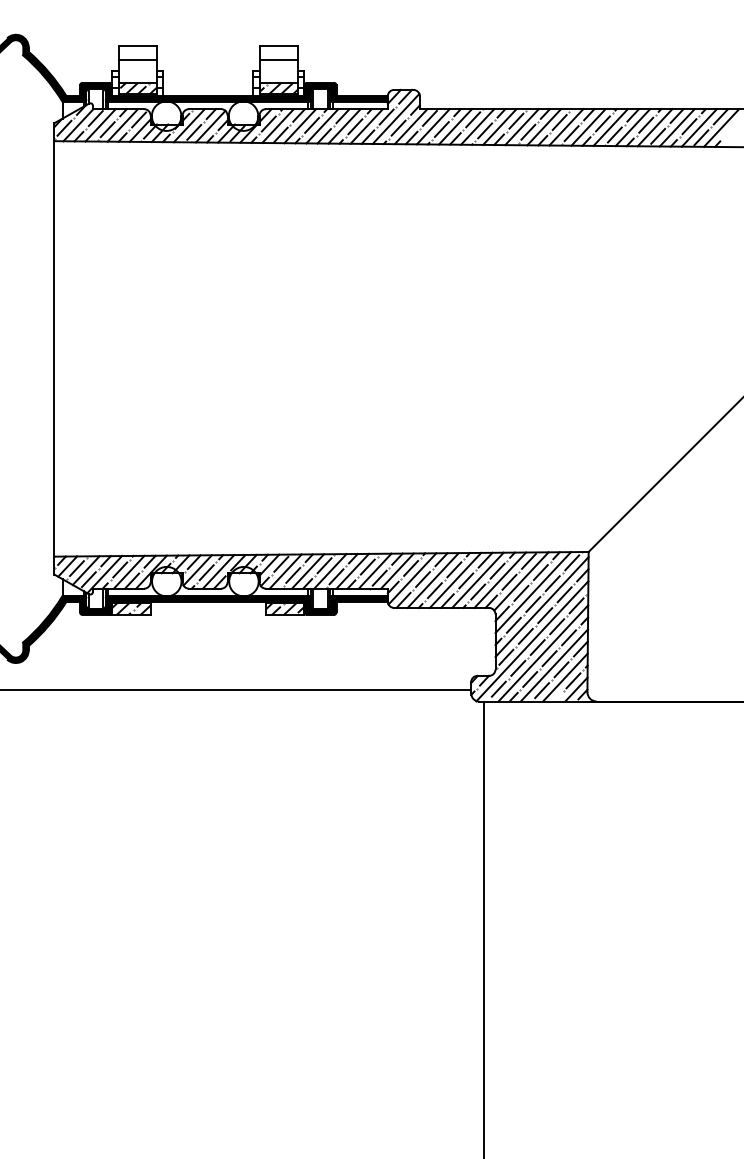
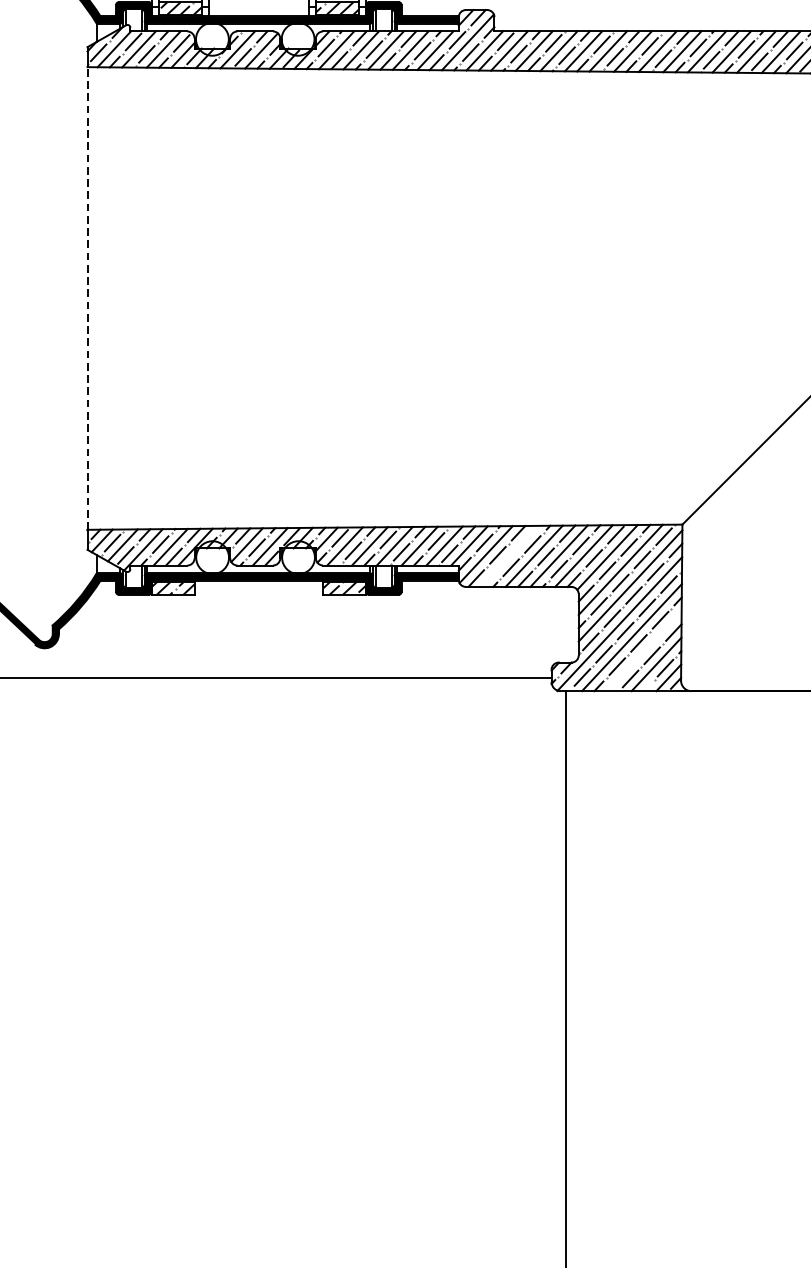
line: (54, 348) -> (87, 298), solid -> dashed
line: (432, 580) -> (508, 556), removed
line: (553, 665) -> (643, 651), removed

